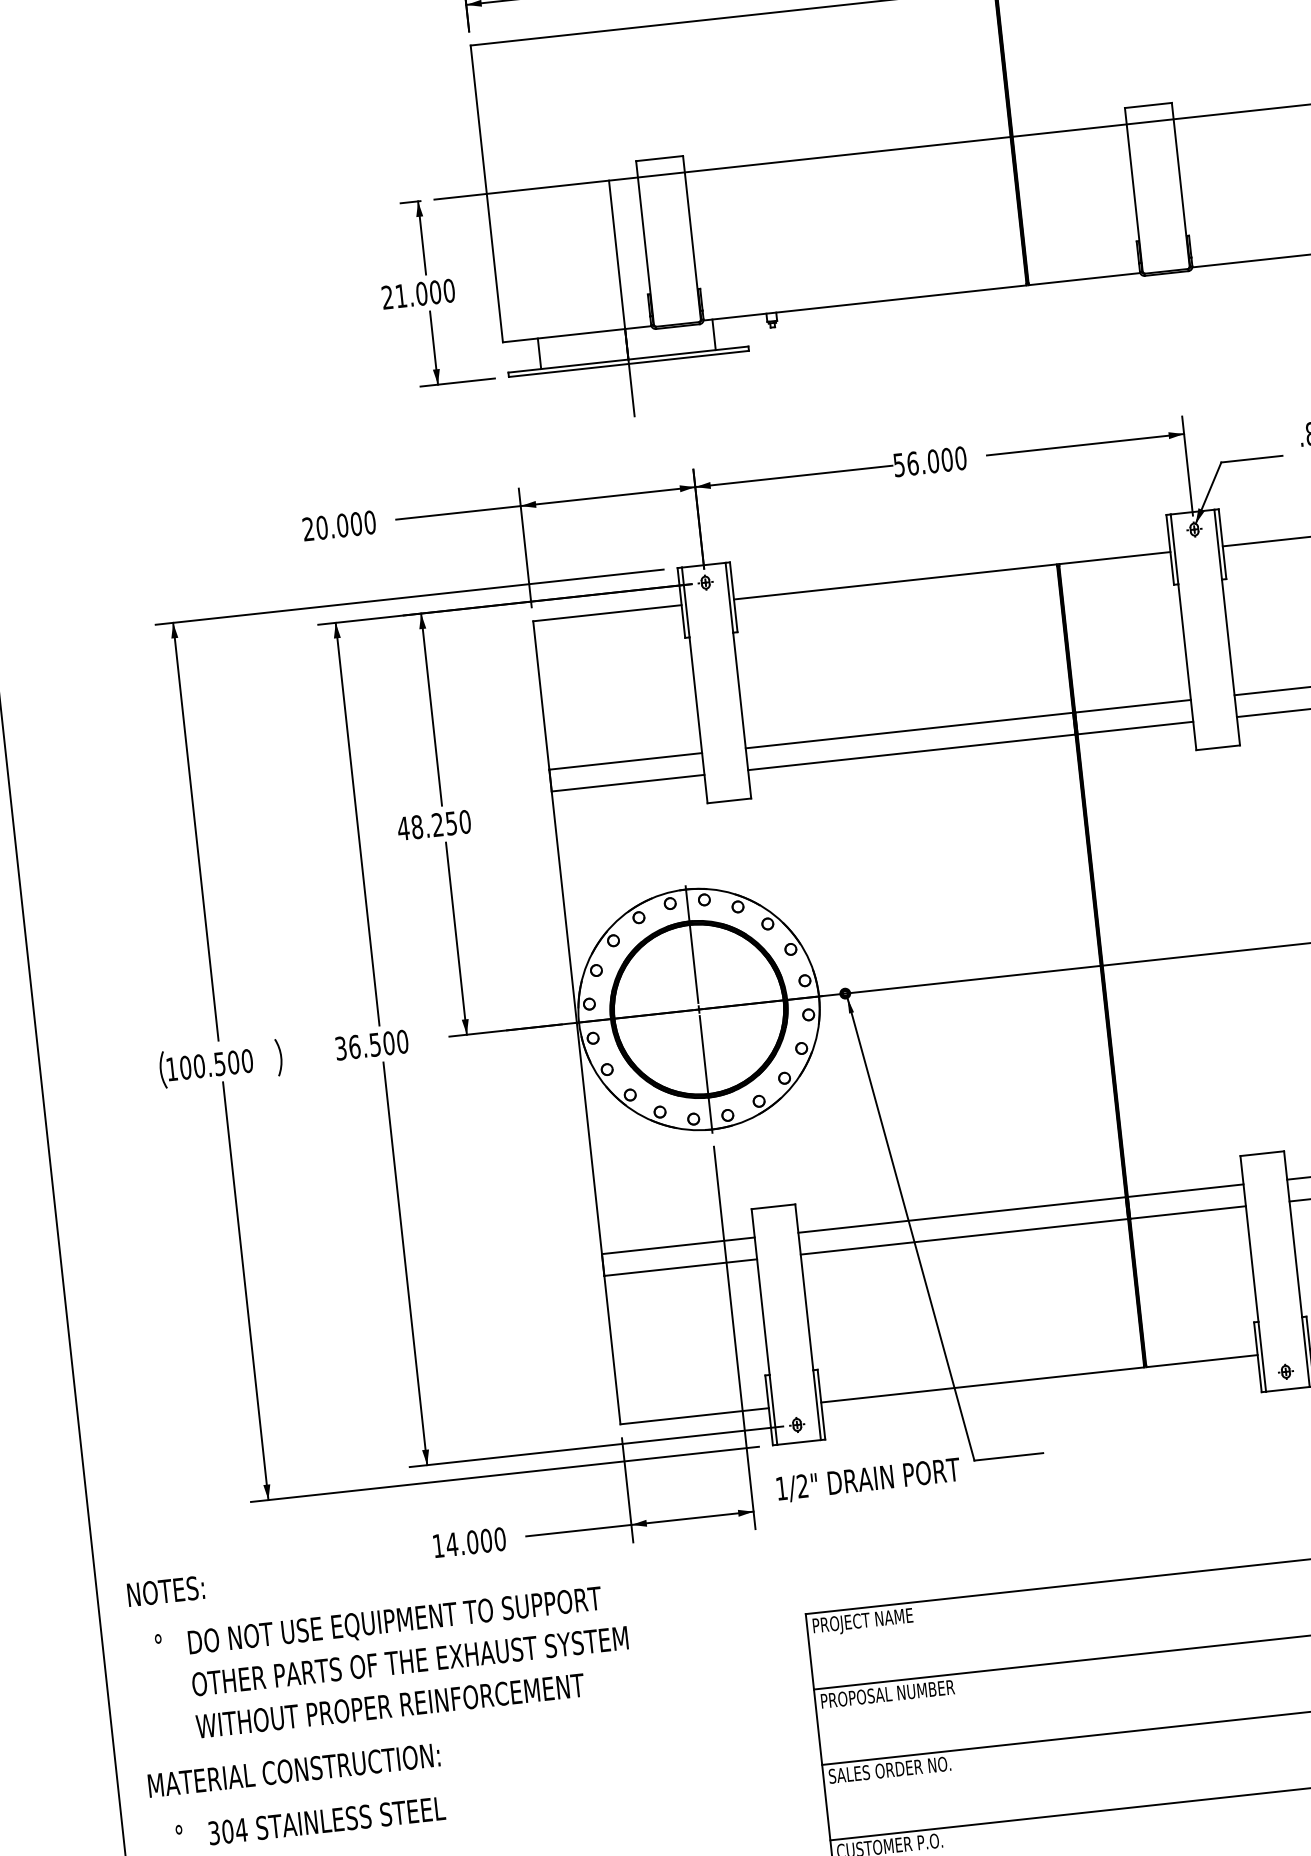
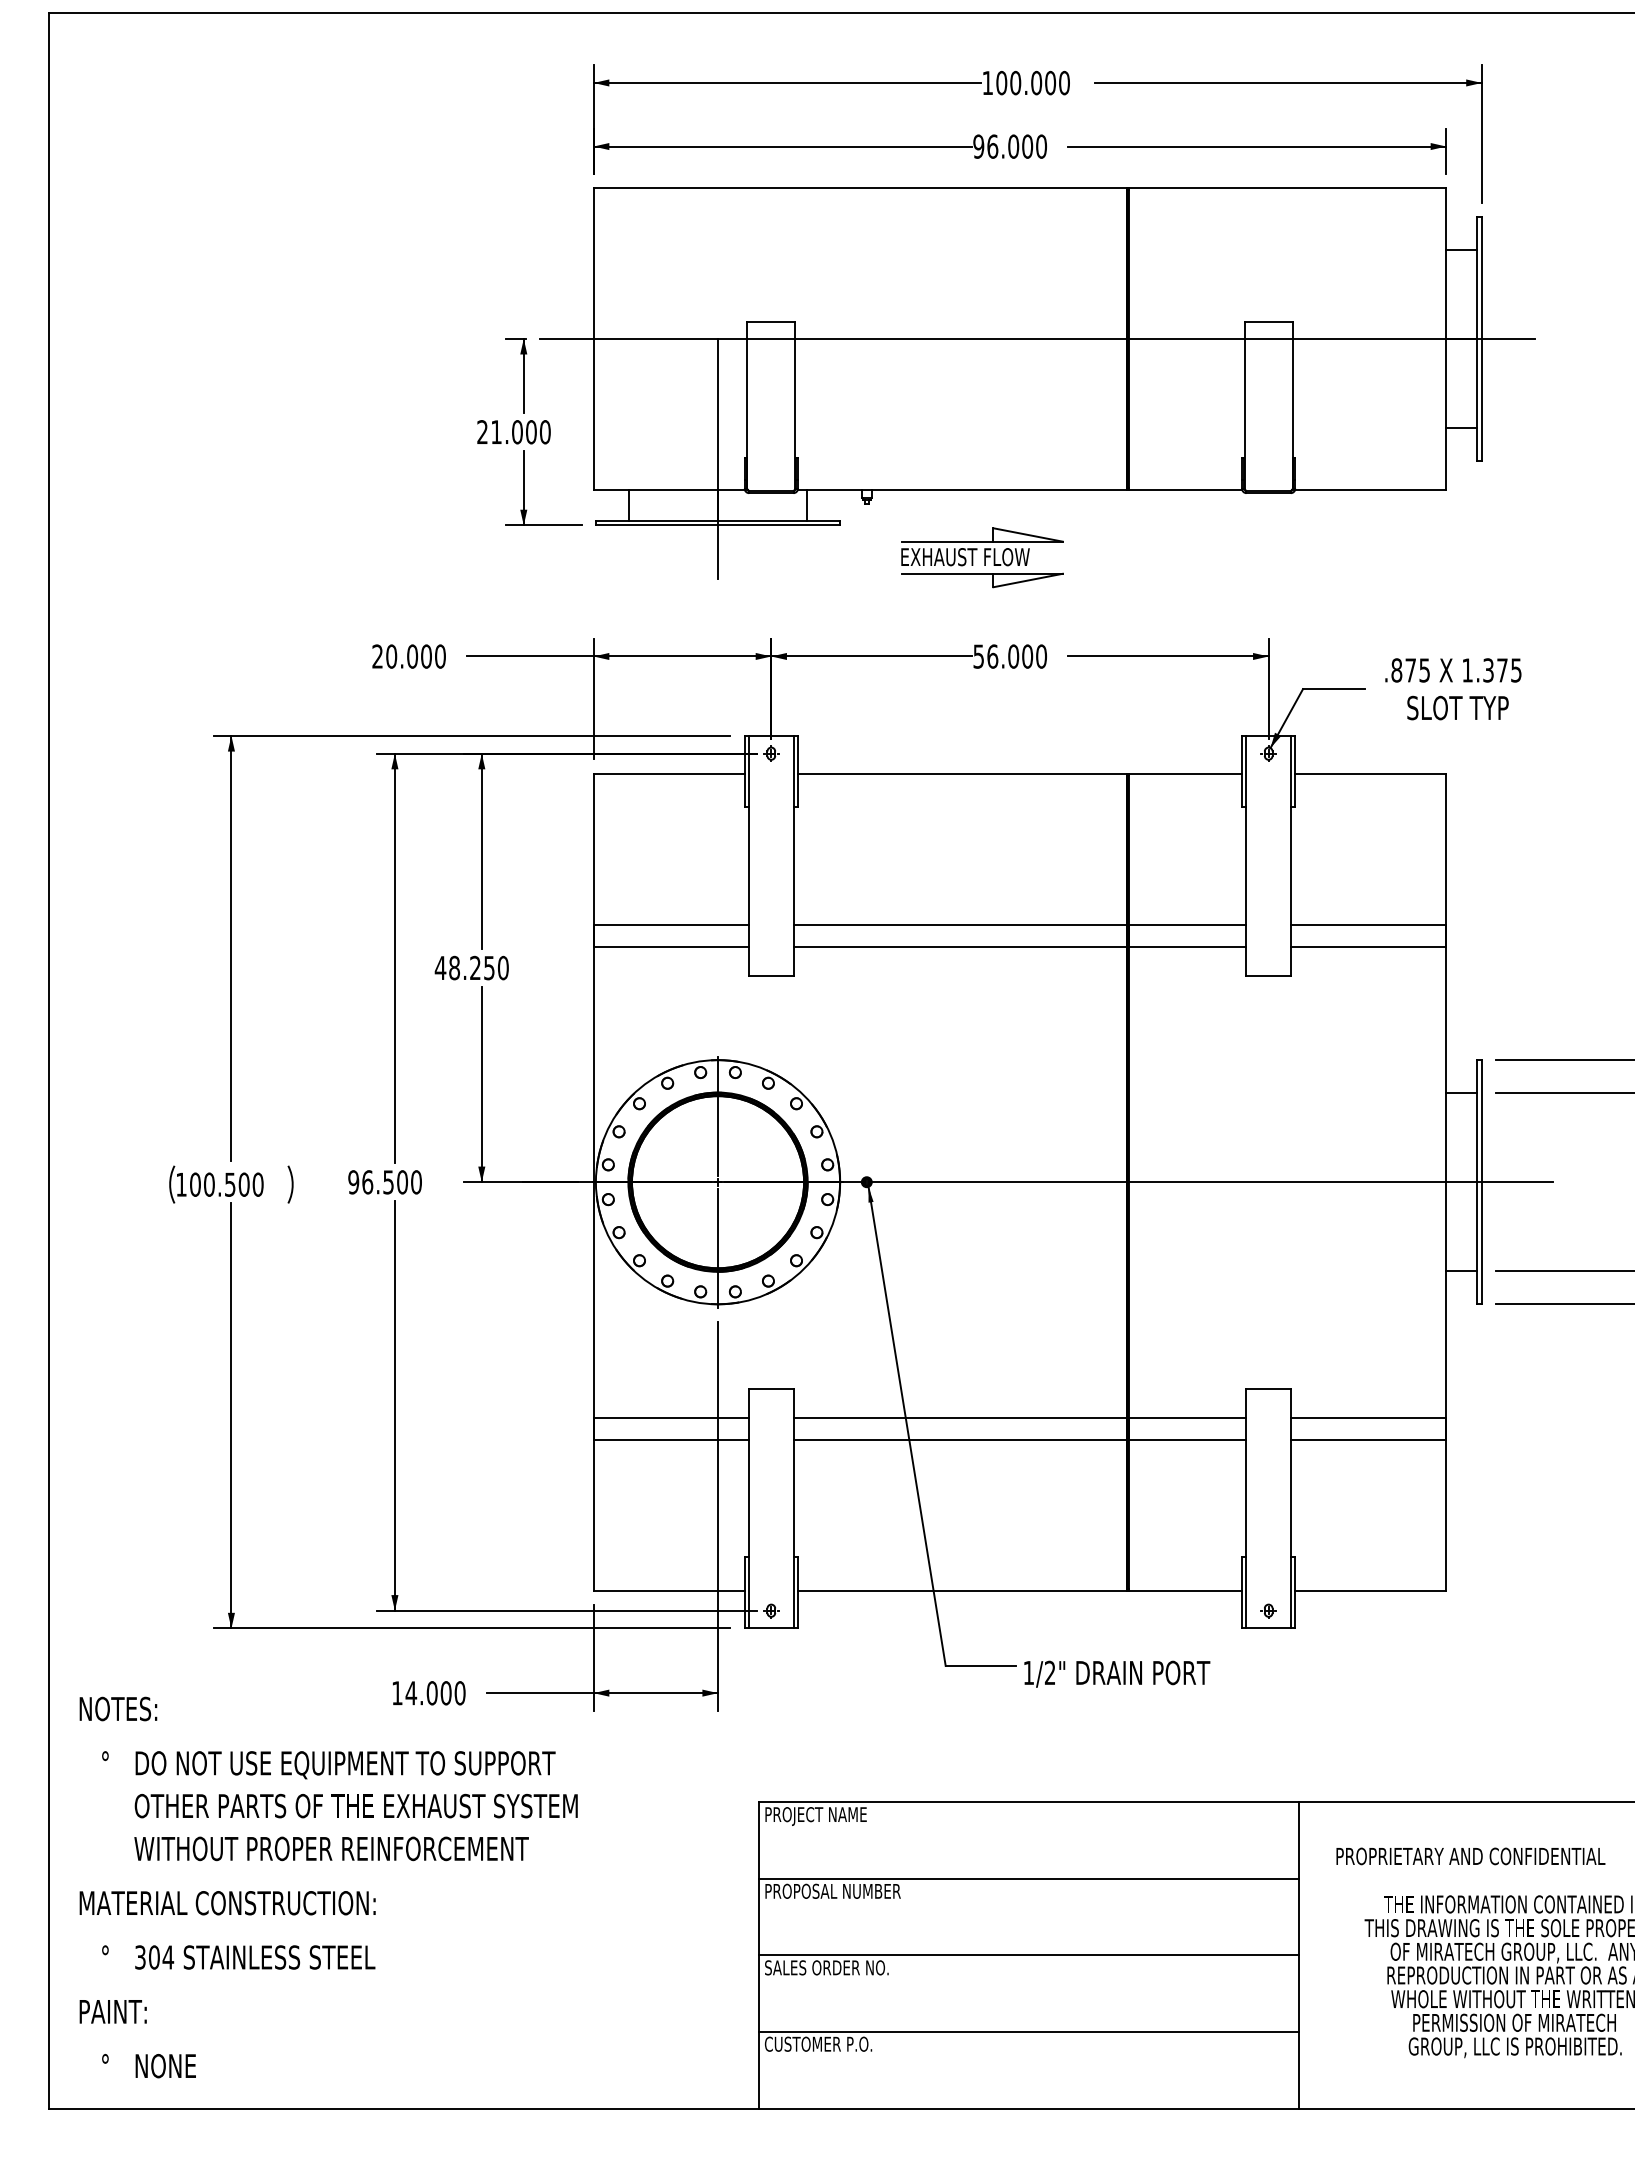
part: (892, 367) -> (982, 557), added
text: (340, 1048) -> (353, 1182), 36.500 -> 96.500
text: (868, 1479) -> (1117, 1673), moved

